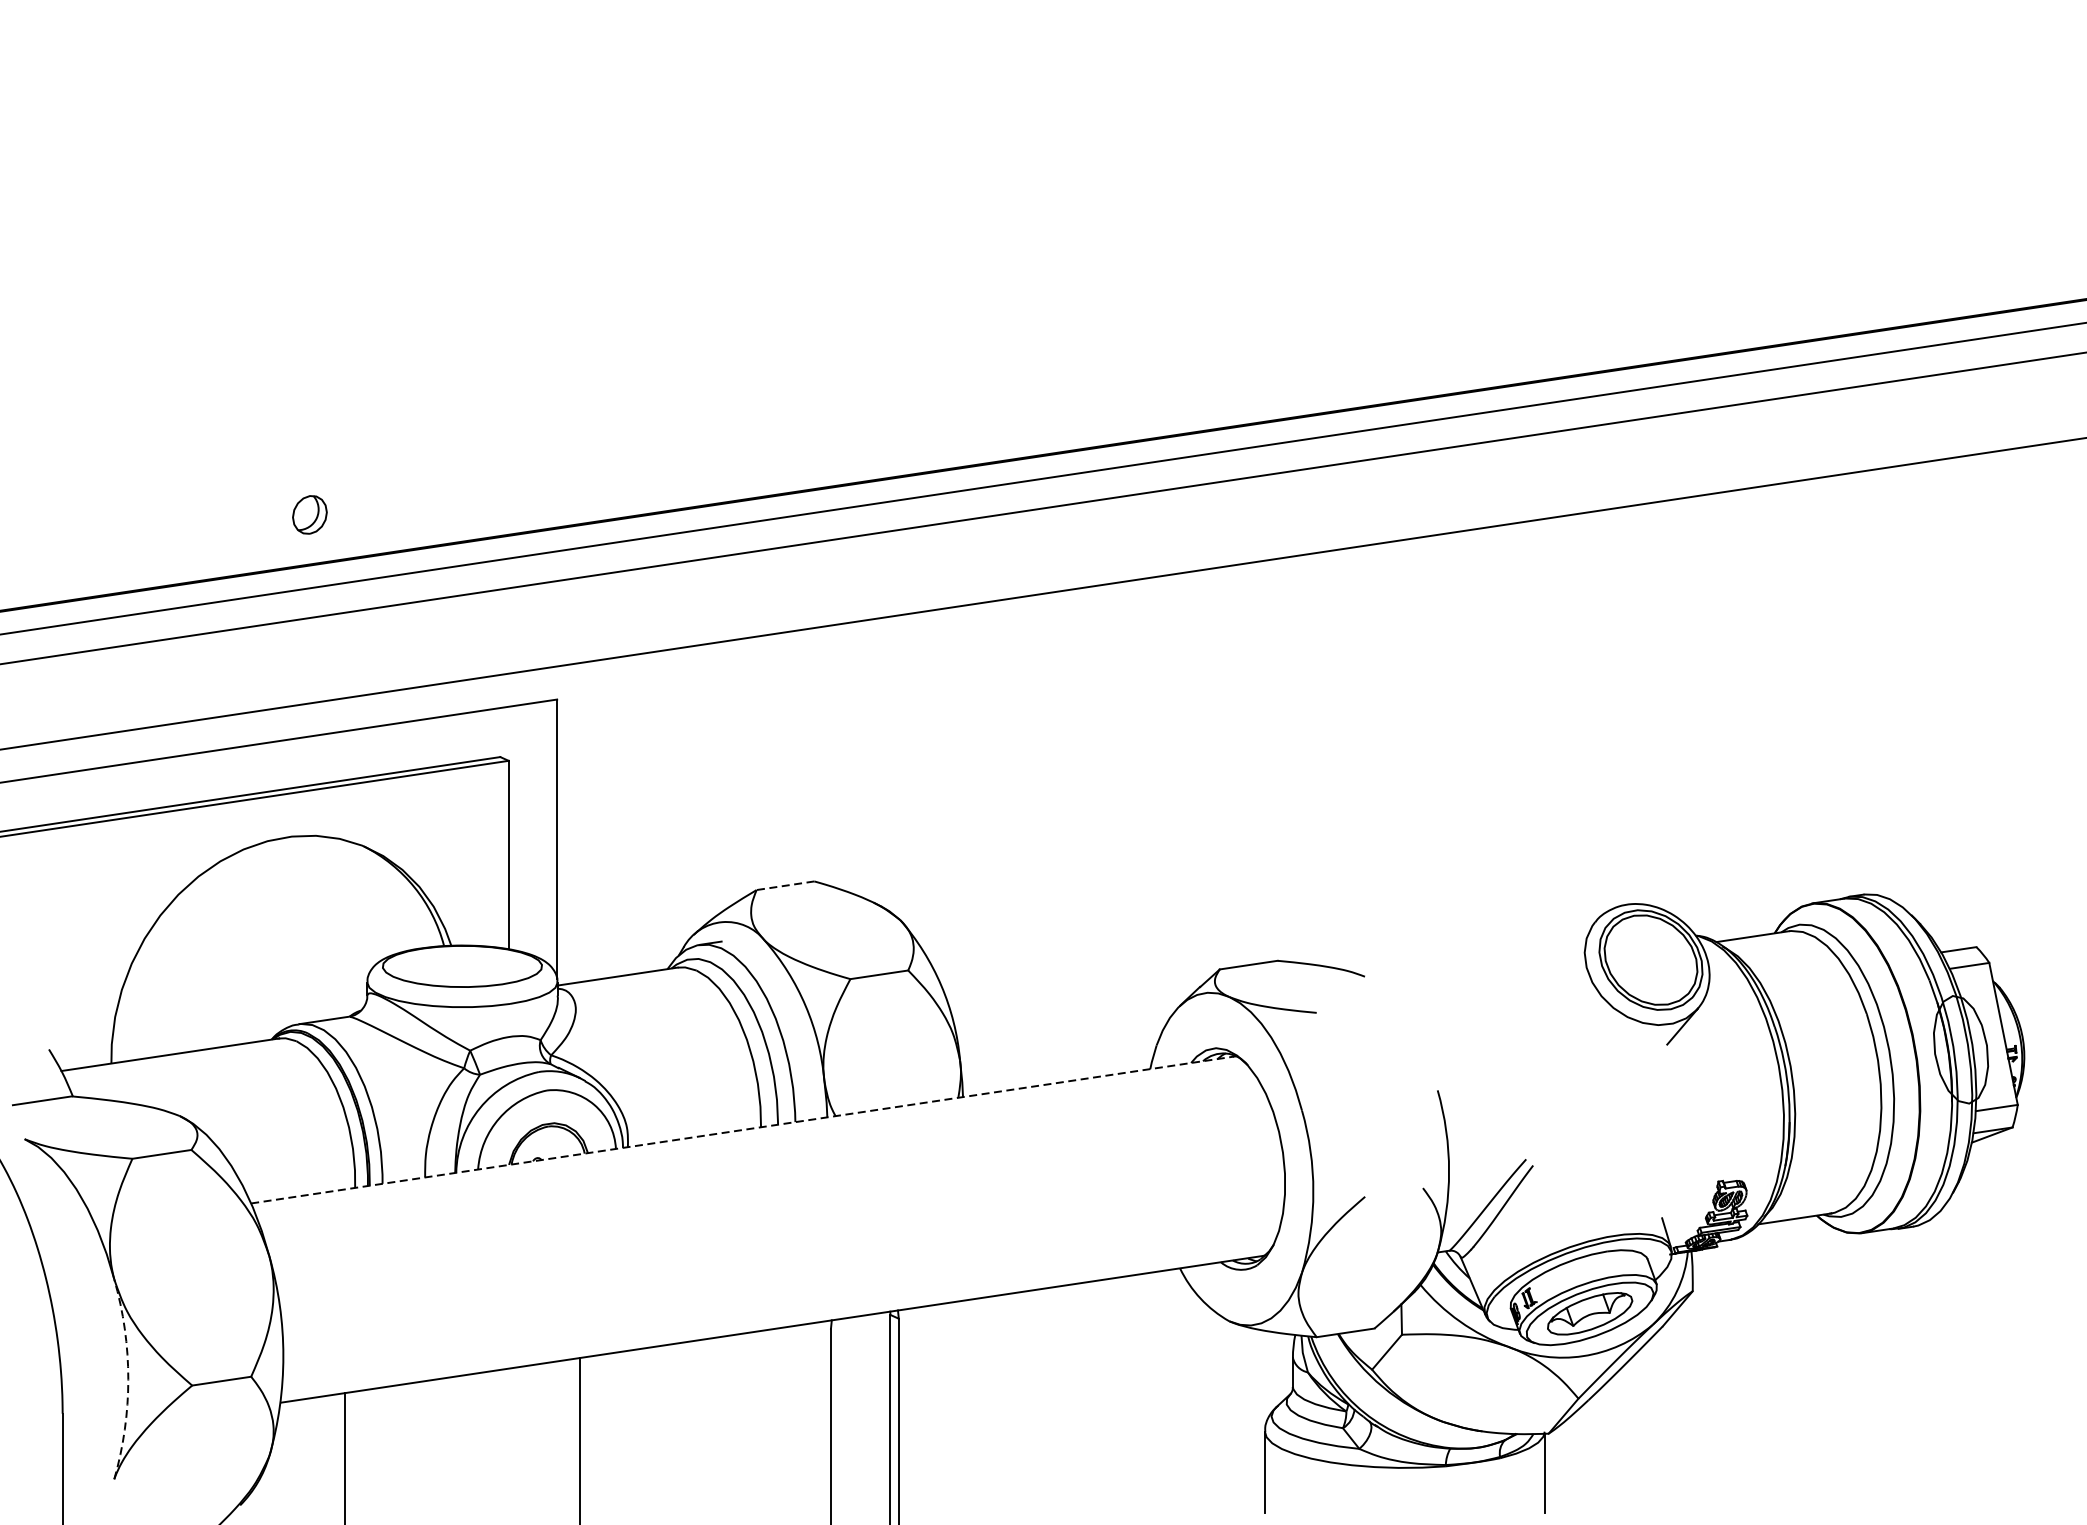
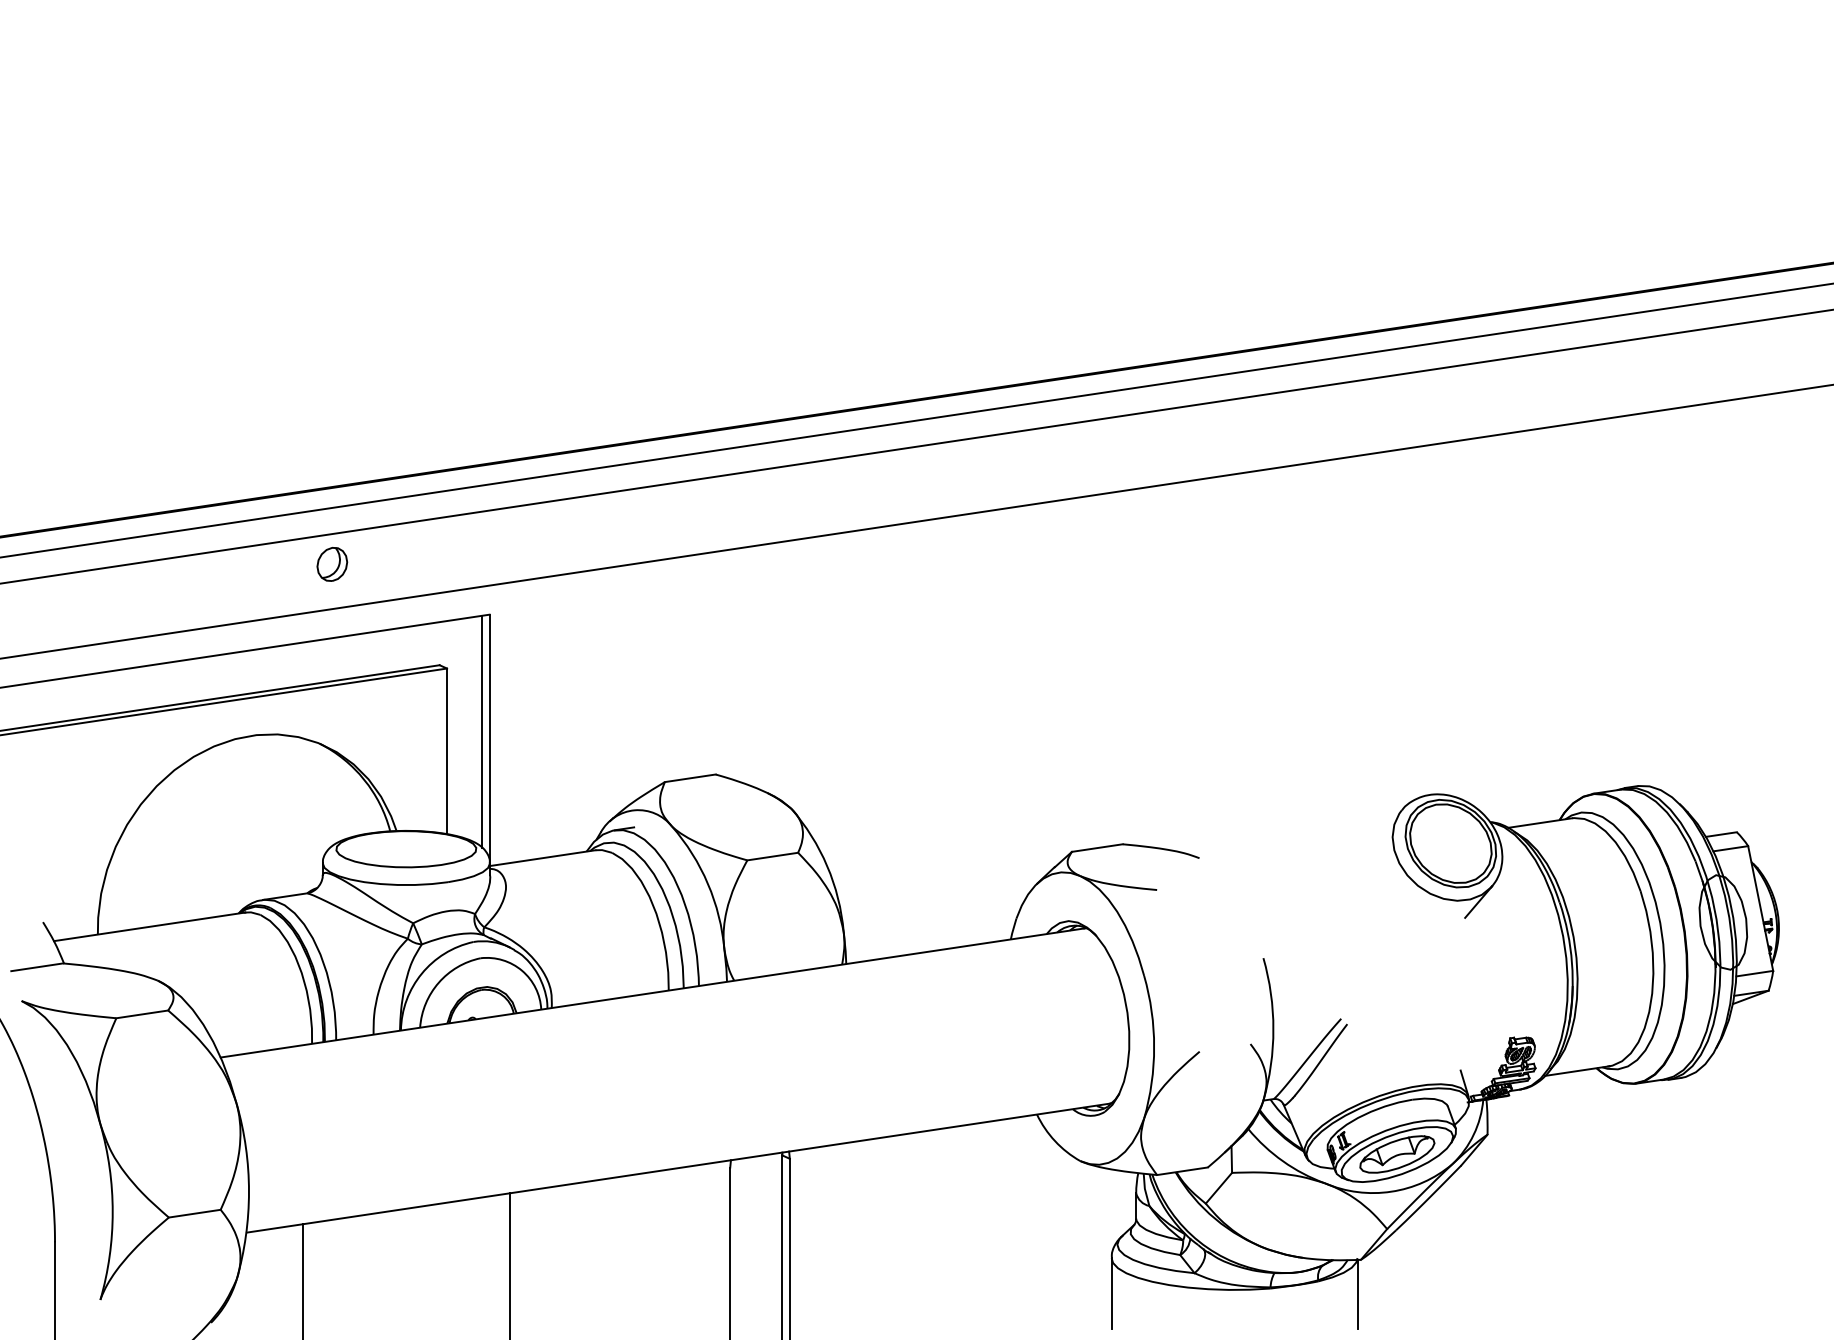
part: (310, 515) -> (332, 564), moved
line: (549, 832) -> (482, 731), added
line: (785, 885) -> (690, 778), dashed -> solid
line: (742, 1130) -> (652, 993), dashed -> solid
arc: (128, 1379) -> (112, 1212), dashed -> solid

